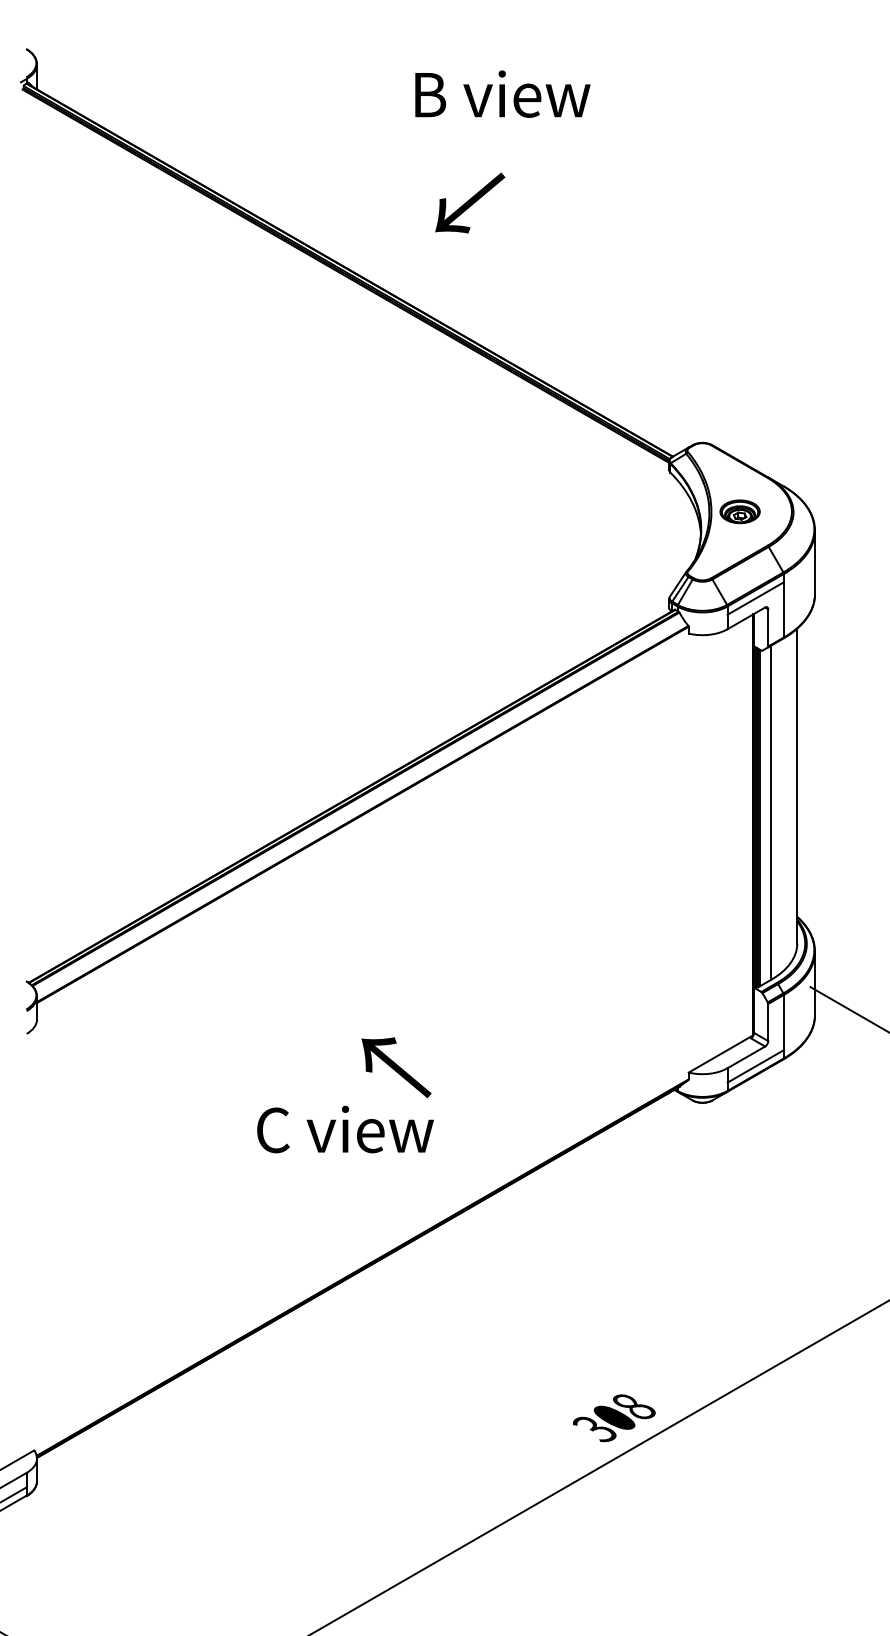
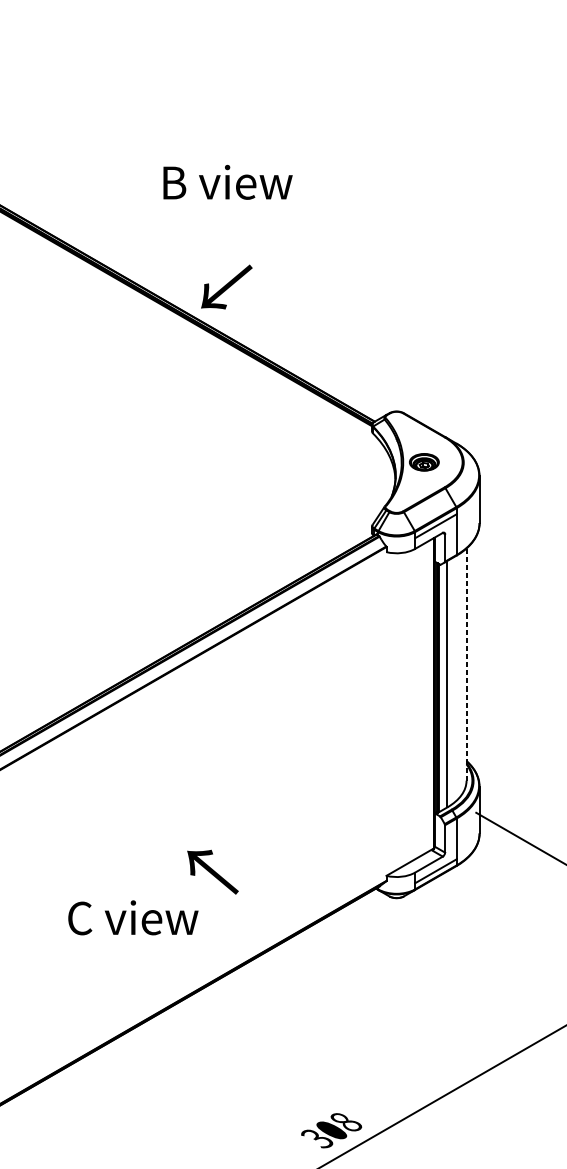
text: (502, 93) -> (227, 181), moved
text: (470, 202) -> (227, 286), moved
line: (797, 786) -> (466, 664), solid -> dashed
text: (396, 1067) -> (213, 872), moved

